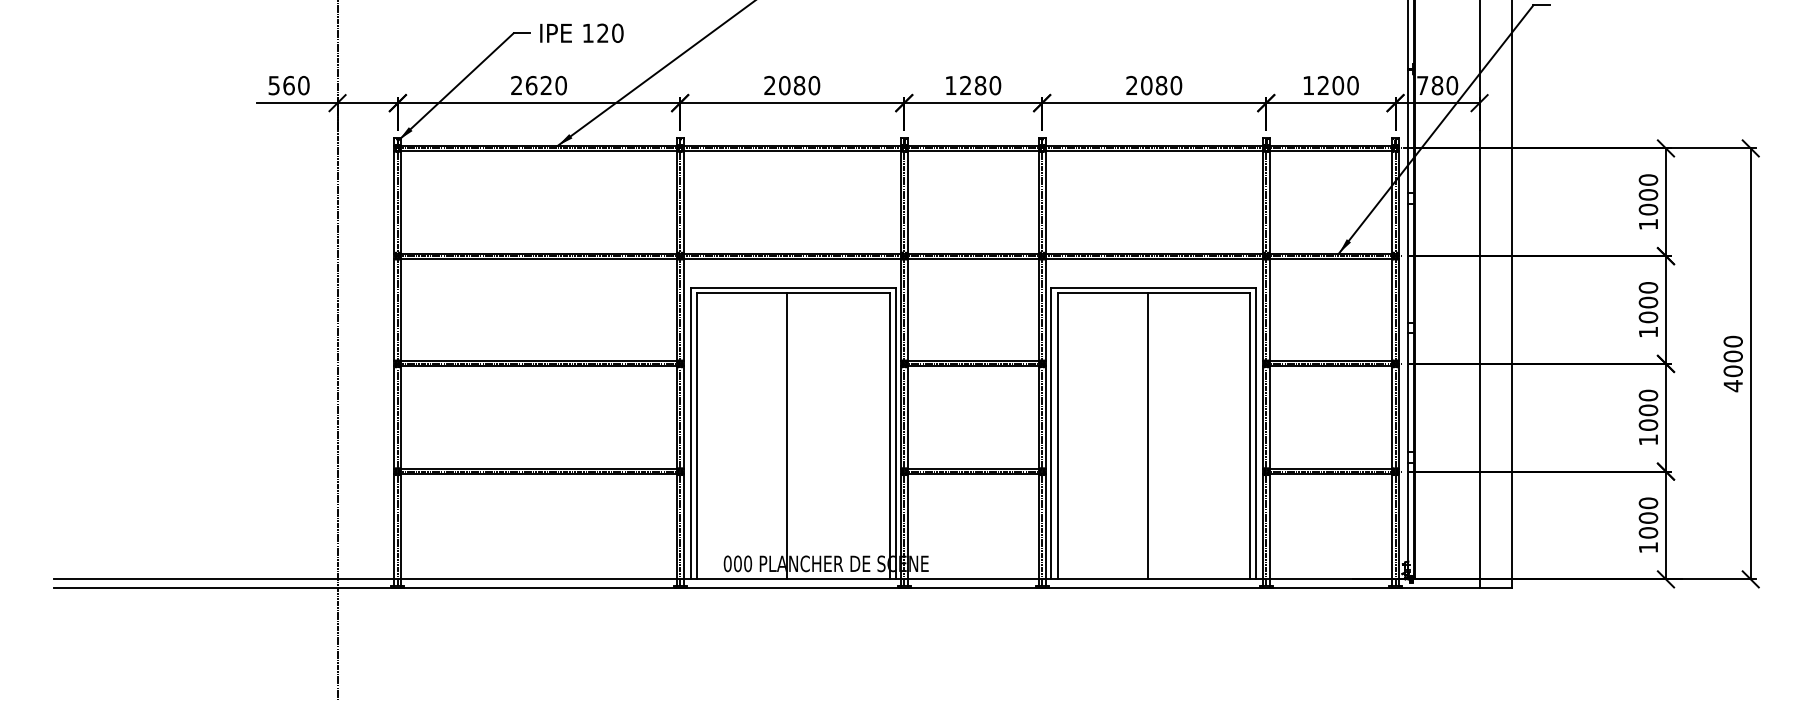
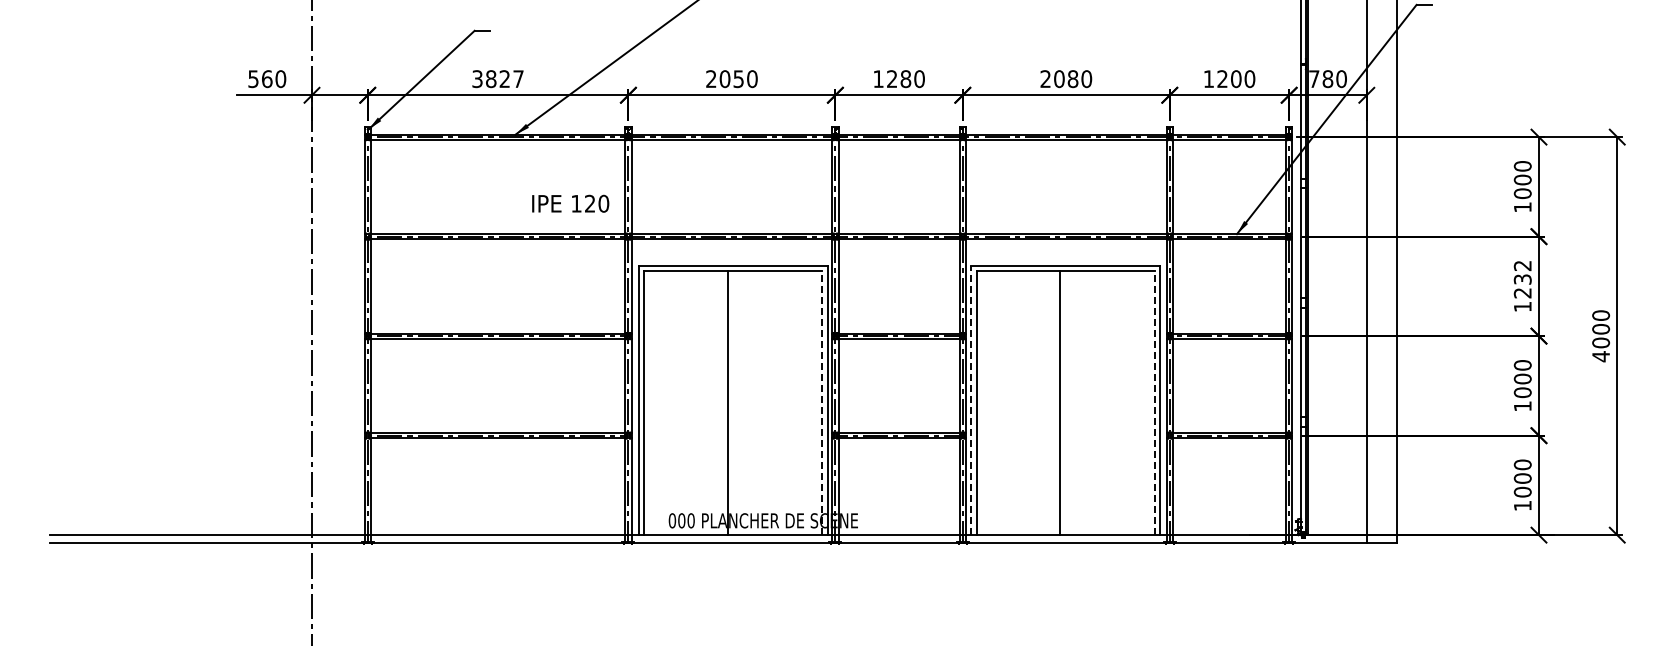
text: (581, 32) -> (570, 203), moved
text: (538, 86) -> (497, 79), 2620 -> 3827
text: (799, 86) -> (738, 79), 2080 -> 2050
text: (1648, 302) -> (1522, 279), 1000 -> 1232
line: (1051, 433) -> (971, 400), solid -> dashed
line: (890, 435) -> (822, 402), solid -> dashed
line: (1249, 435) -> (1154, 402), solid -> dashed

